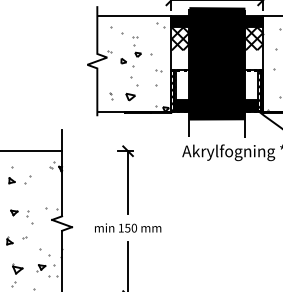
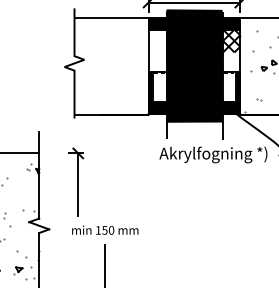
hatch: (180, 38) -> (157, 40), removed
hatch: (138, 67) -> (115, 69), removed
part: (125, 179) -> (75, 181), moved

